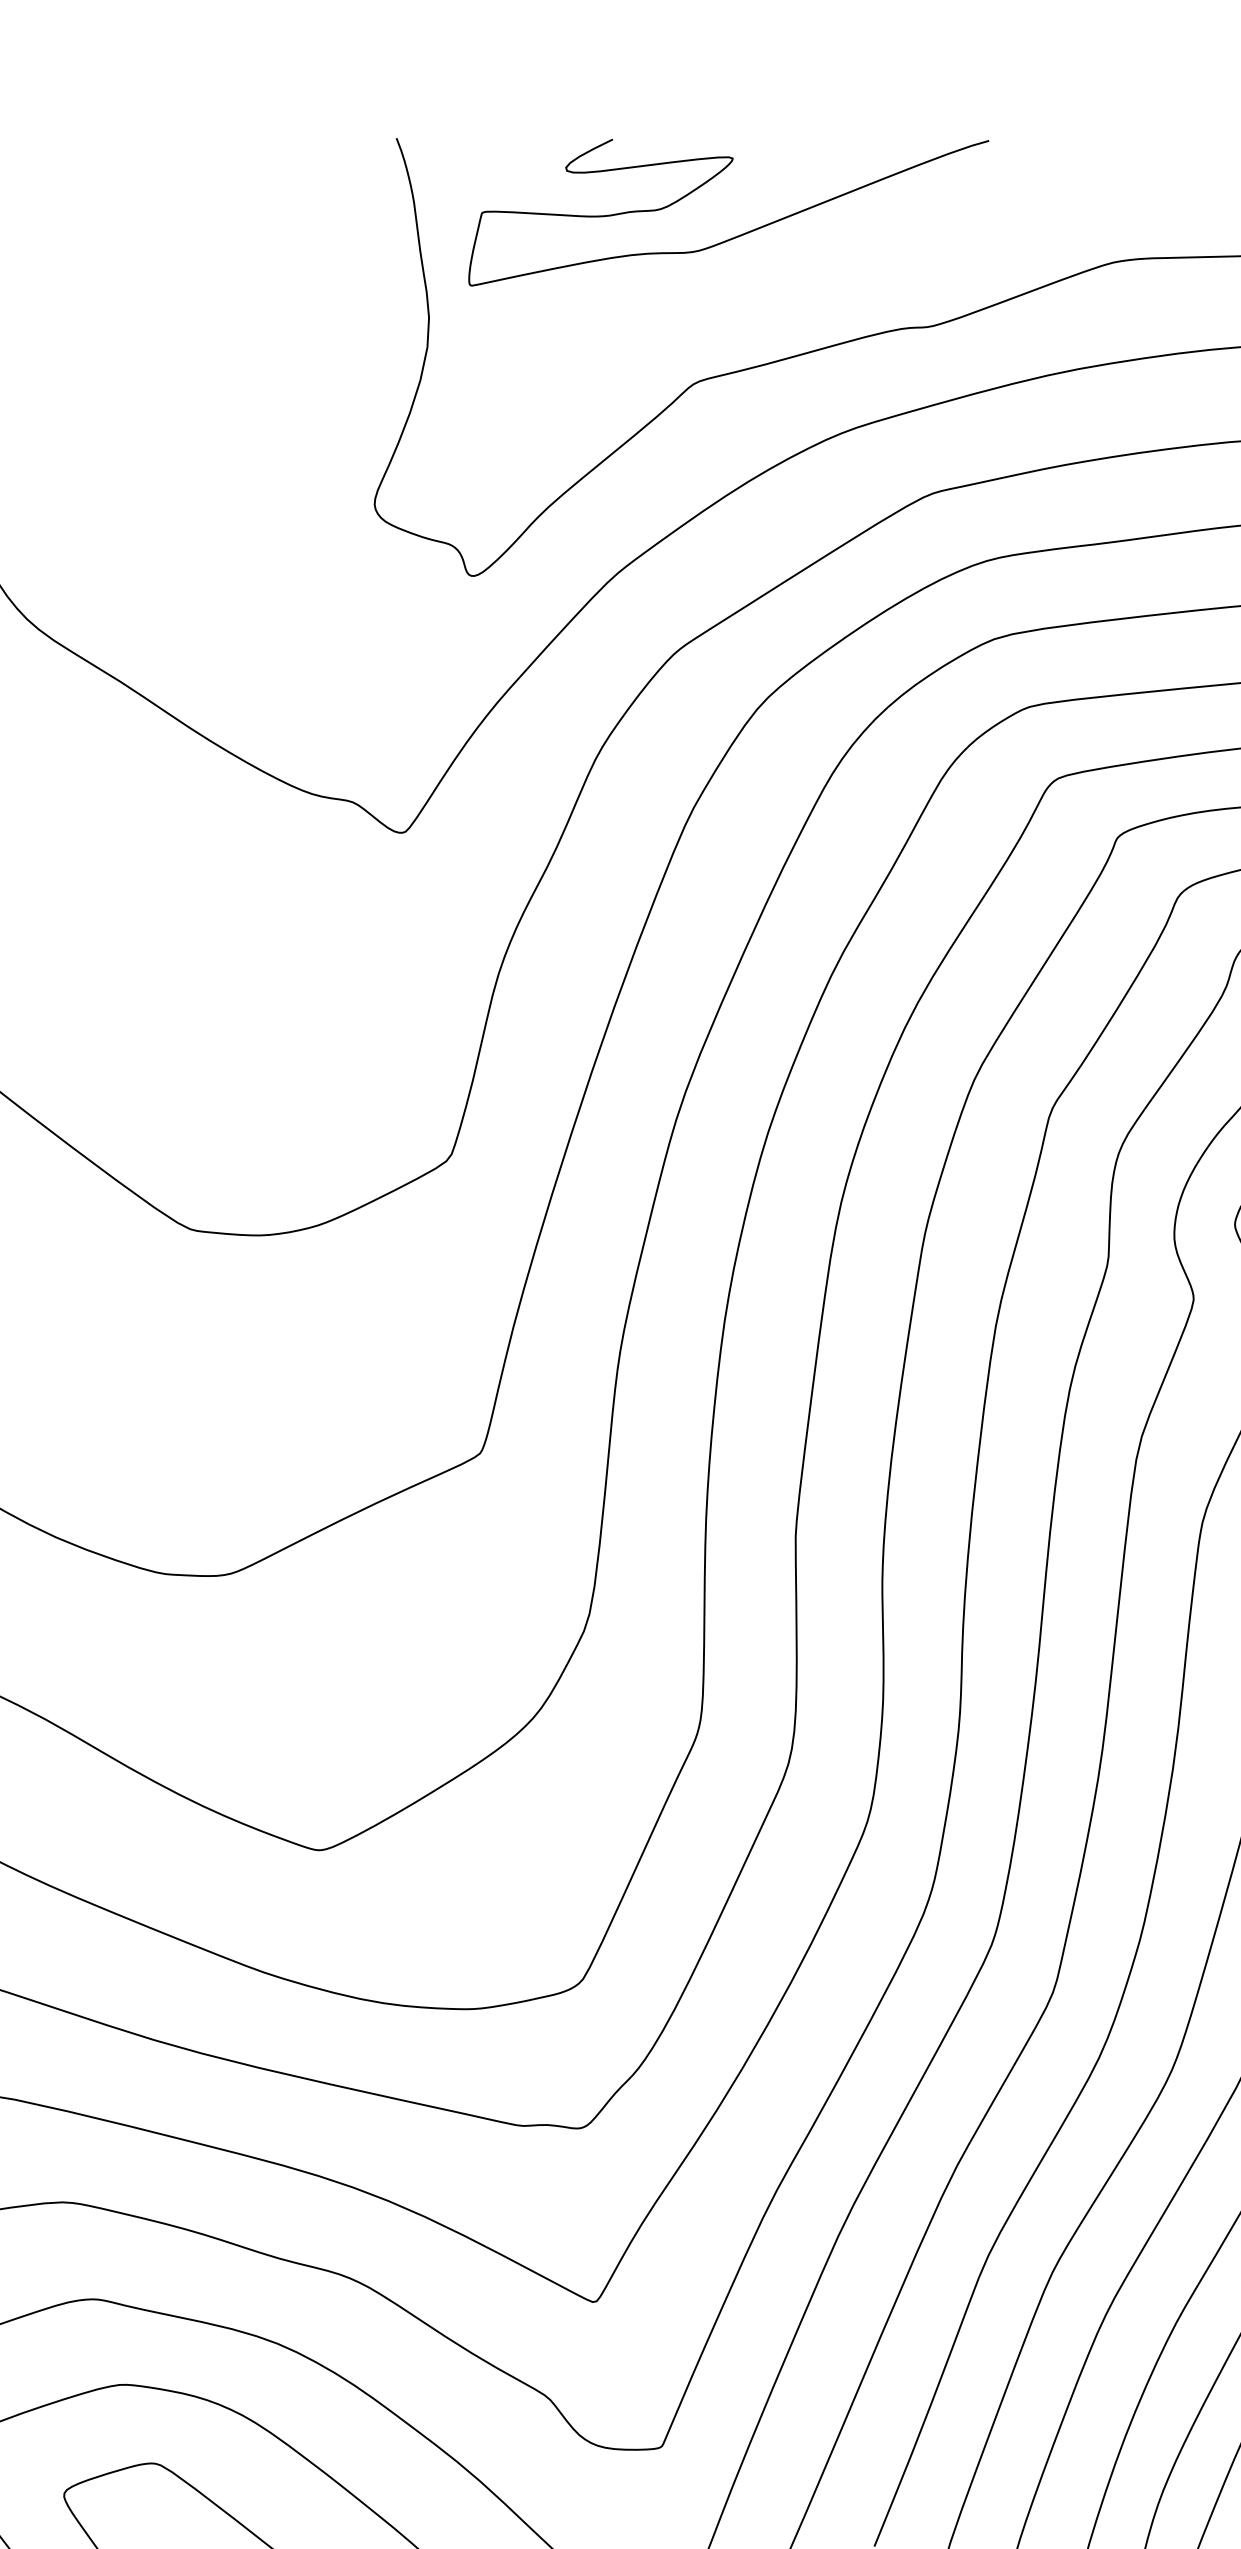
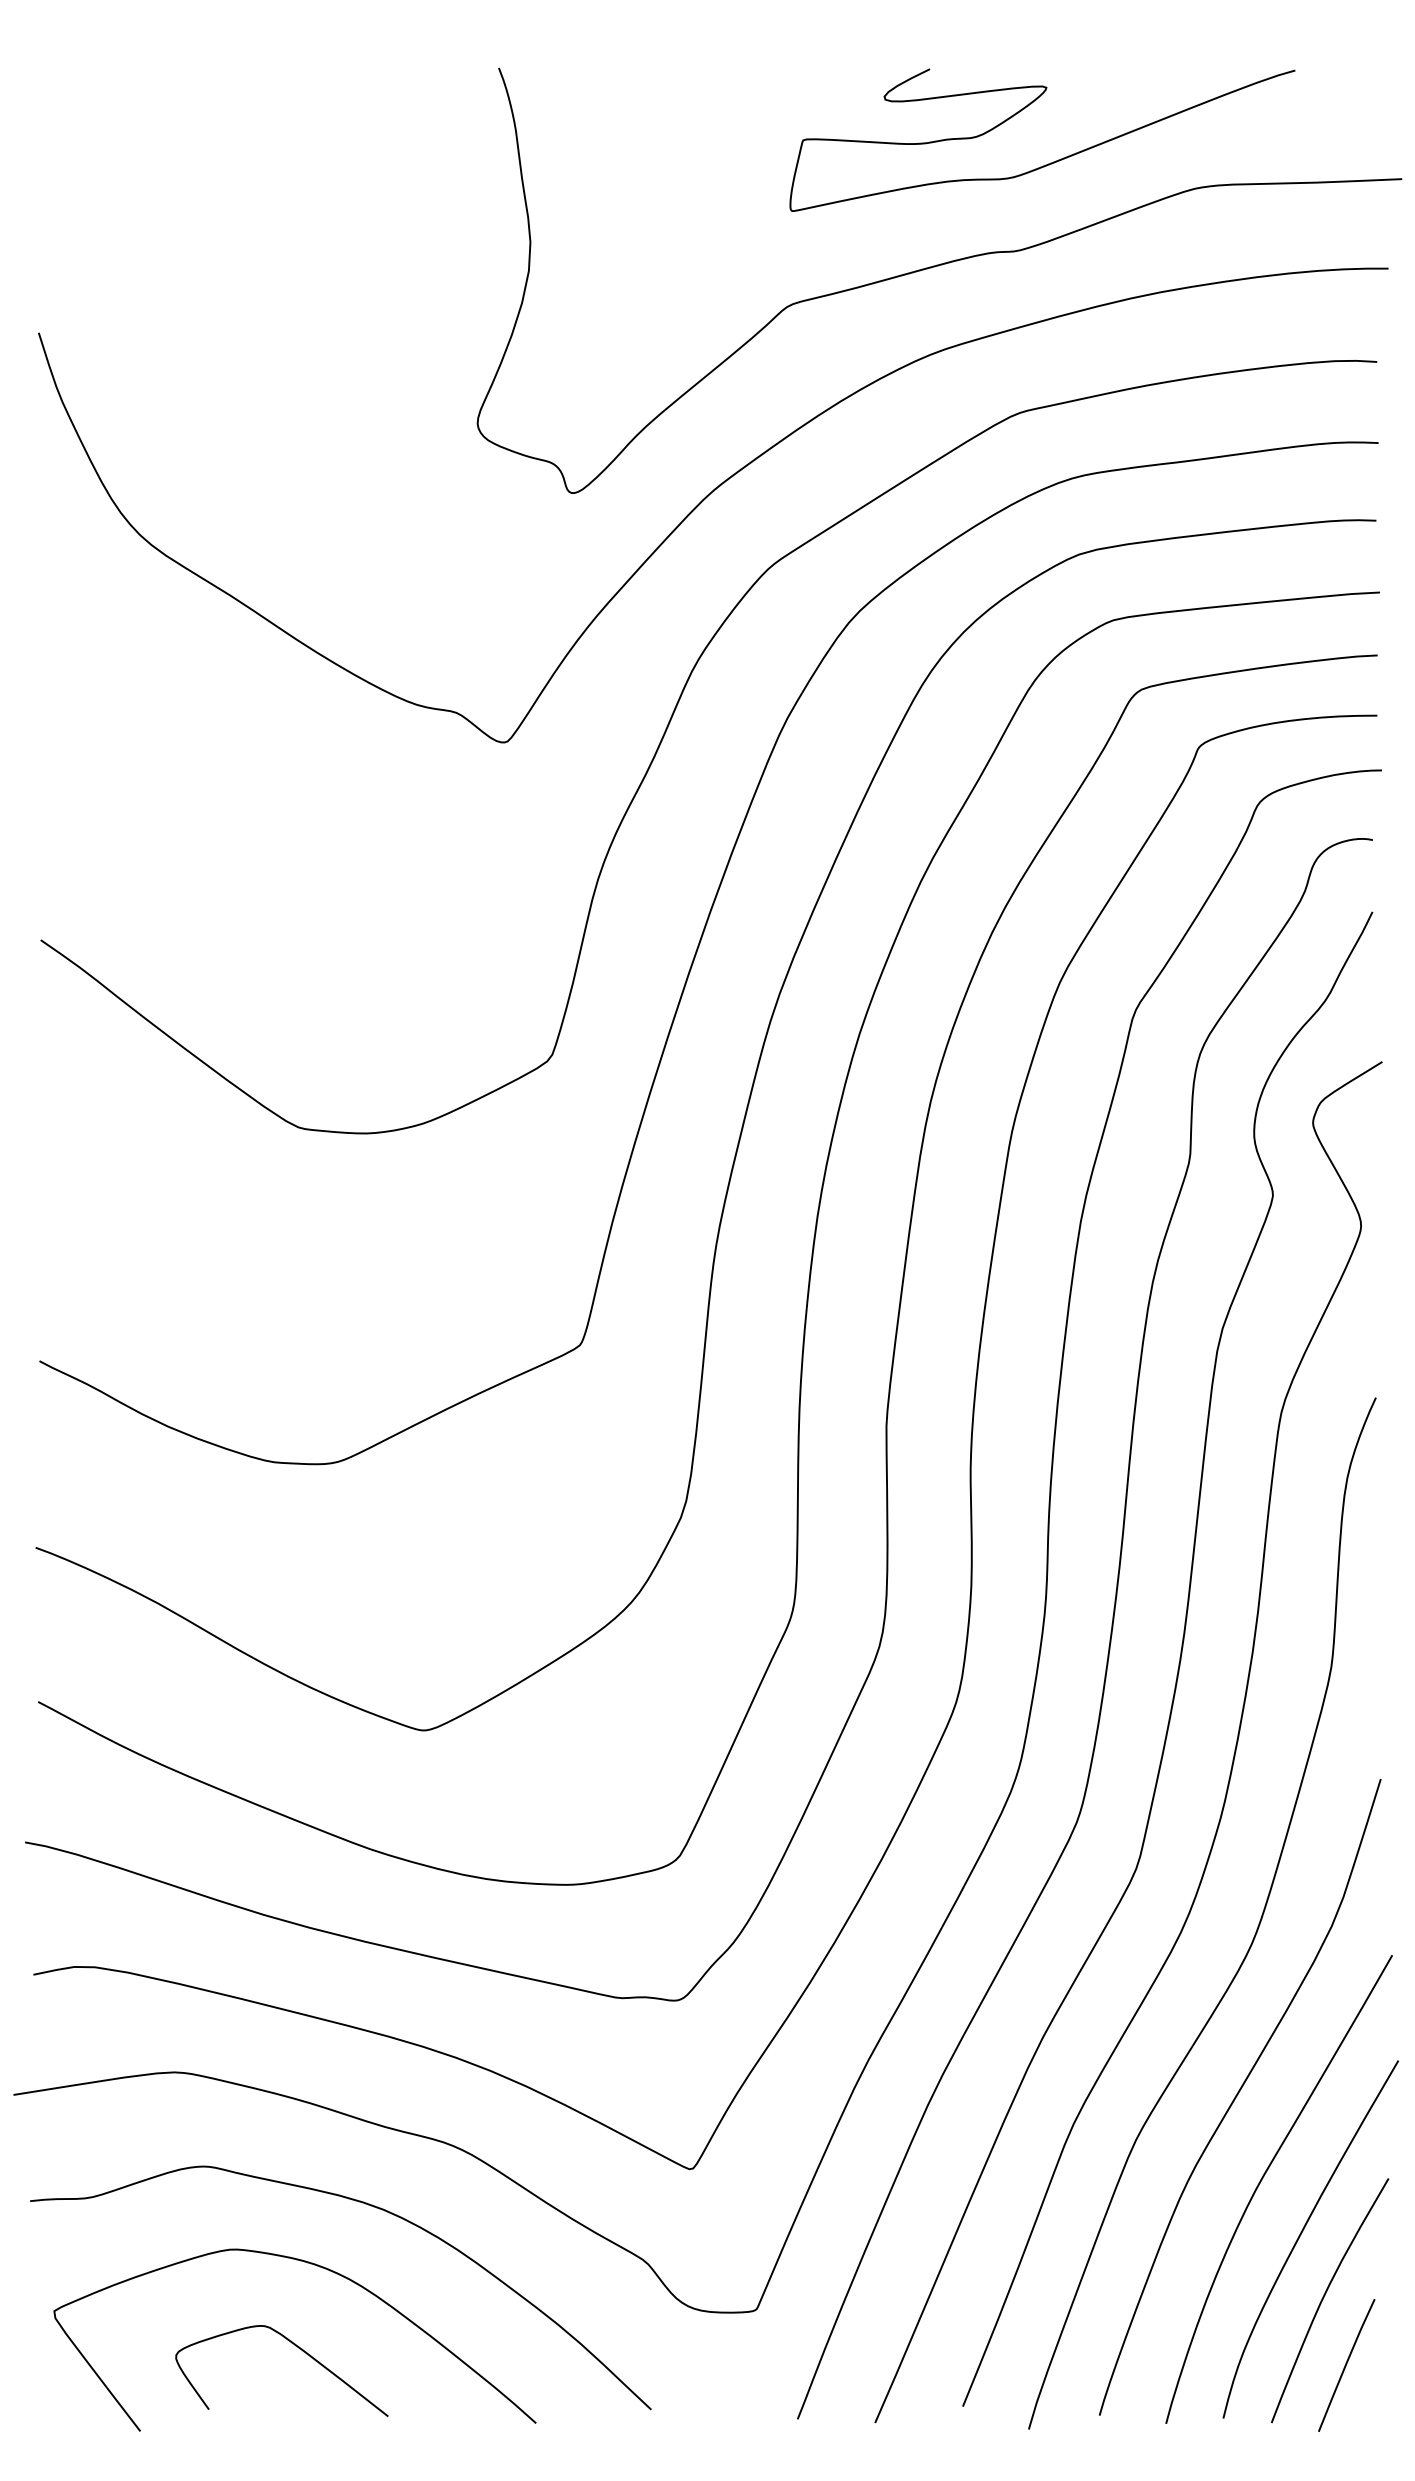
curve: (737, 235) -> (1050, 162), moved

